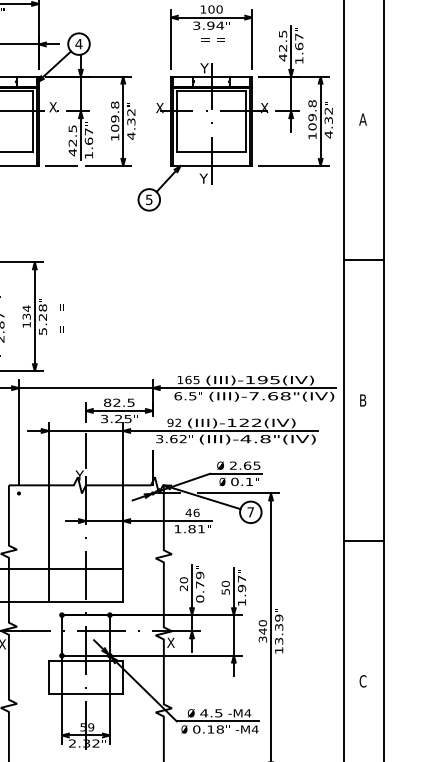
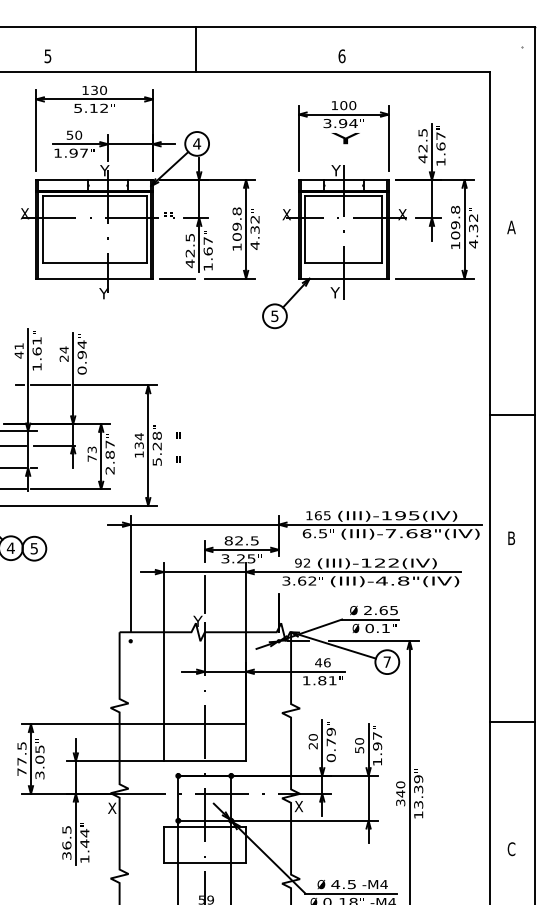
text: (213, 39) -> (345, 138), = = -> Y
text: (53, 107) -> (168, 213), X -> = =
line: (363, 259) -> (512, 414), moved
line: (363, 540) -> (512, 721), moved

